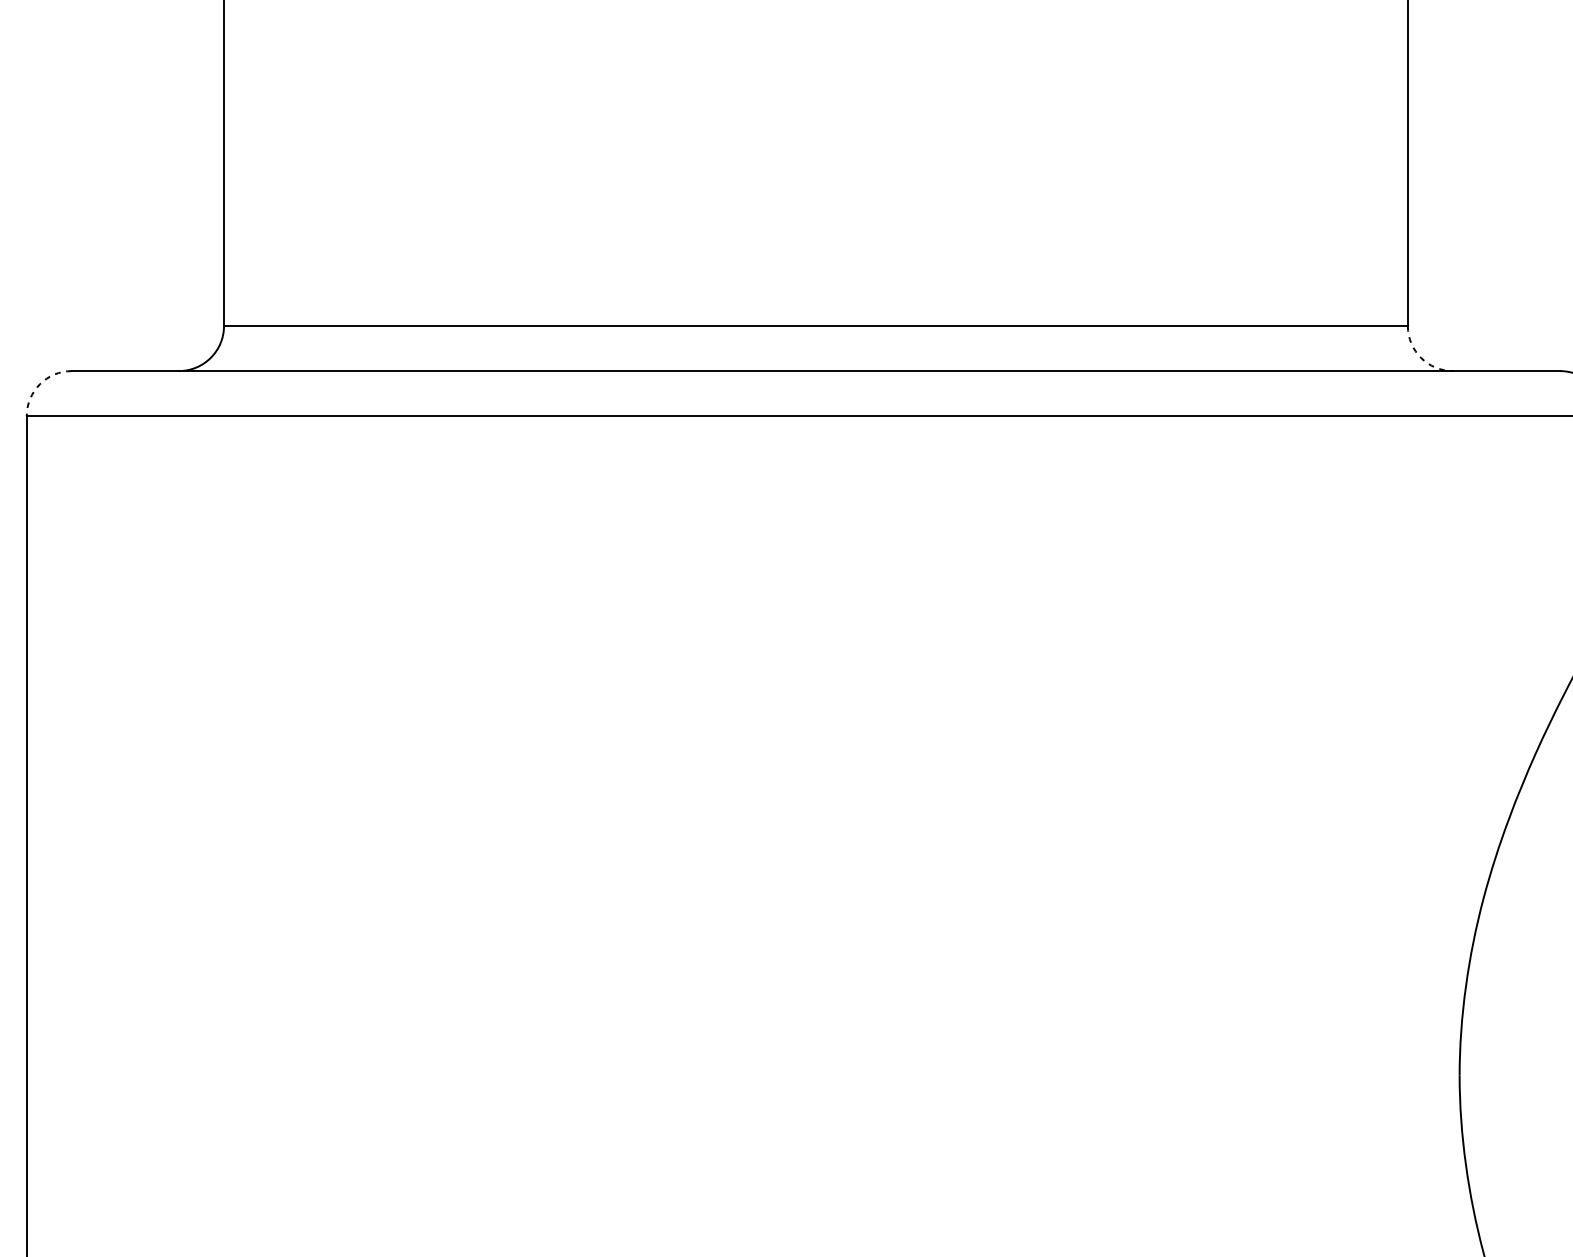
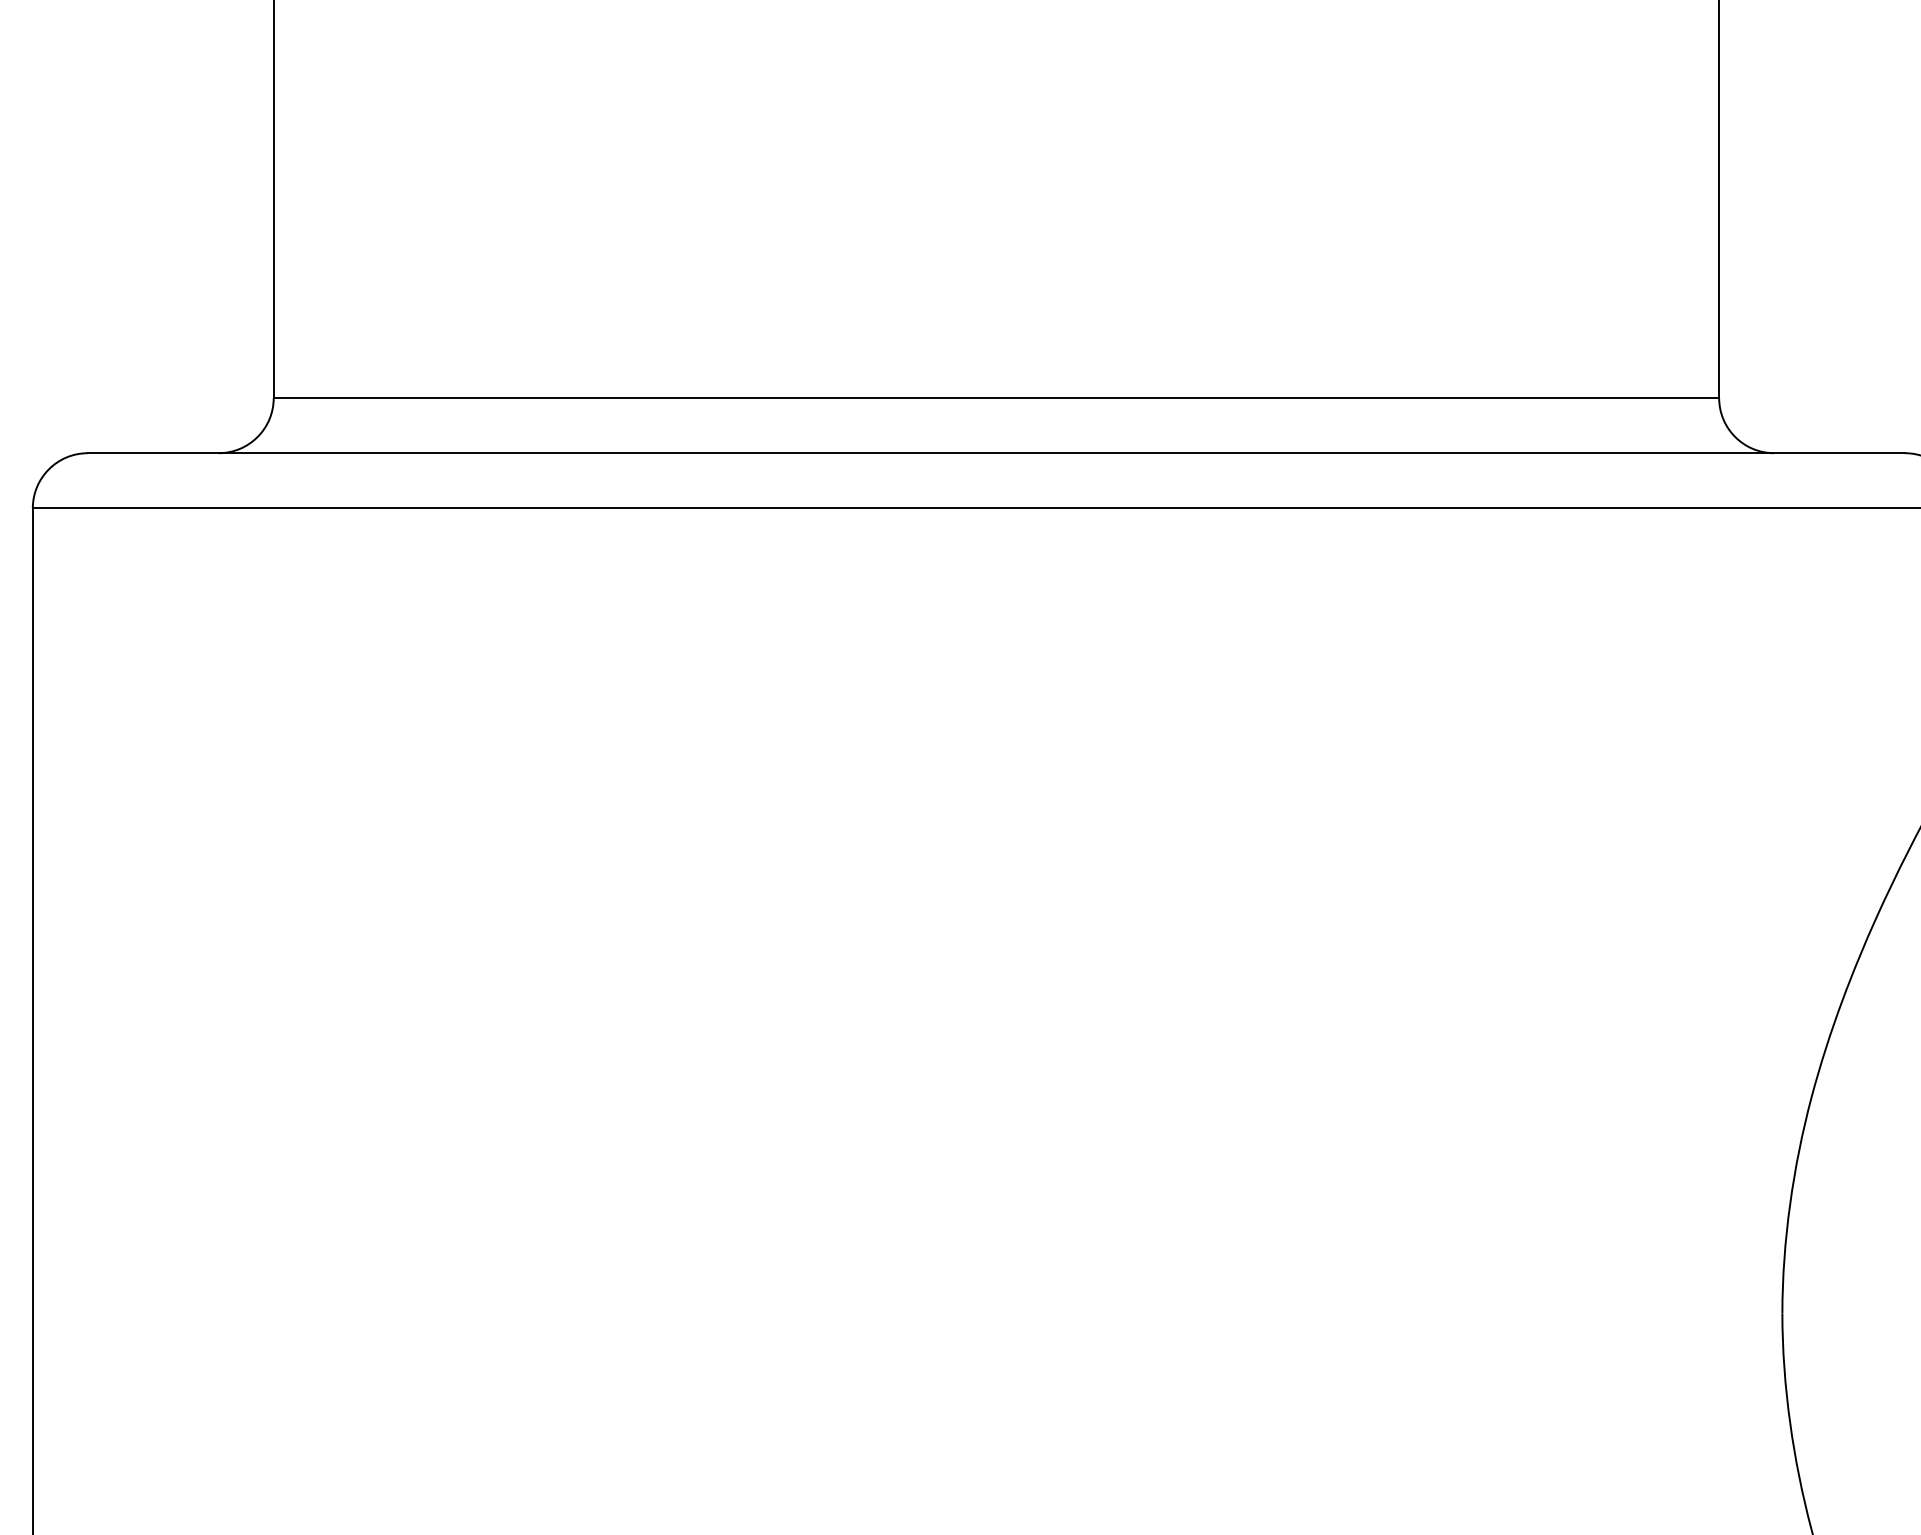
arc: (1421, 358) -> (1735, 437), dashed -> solid
arc: (39, 384) -> (48, 469), dashed -> solid

